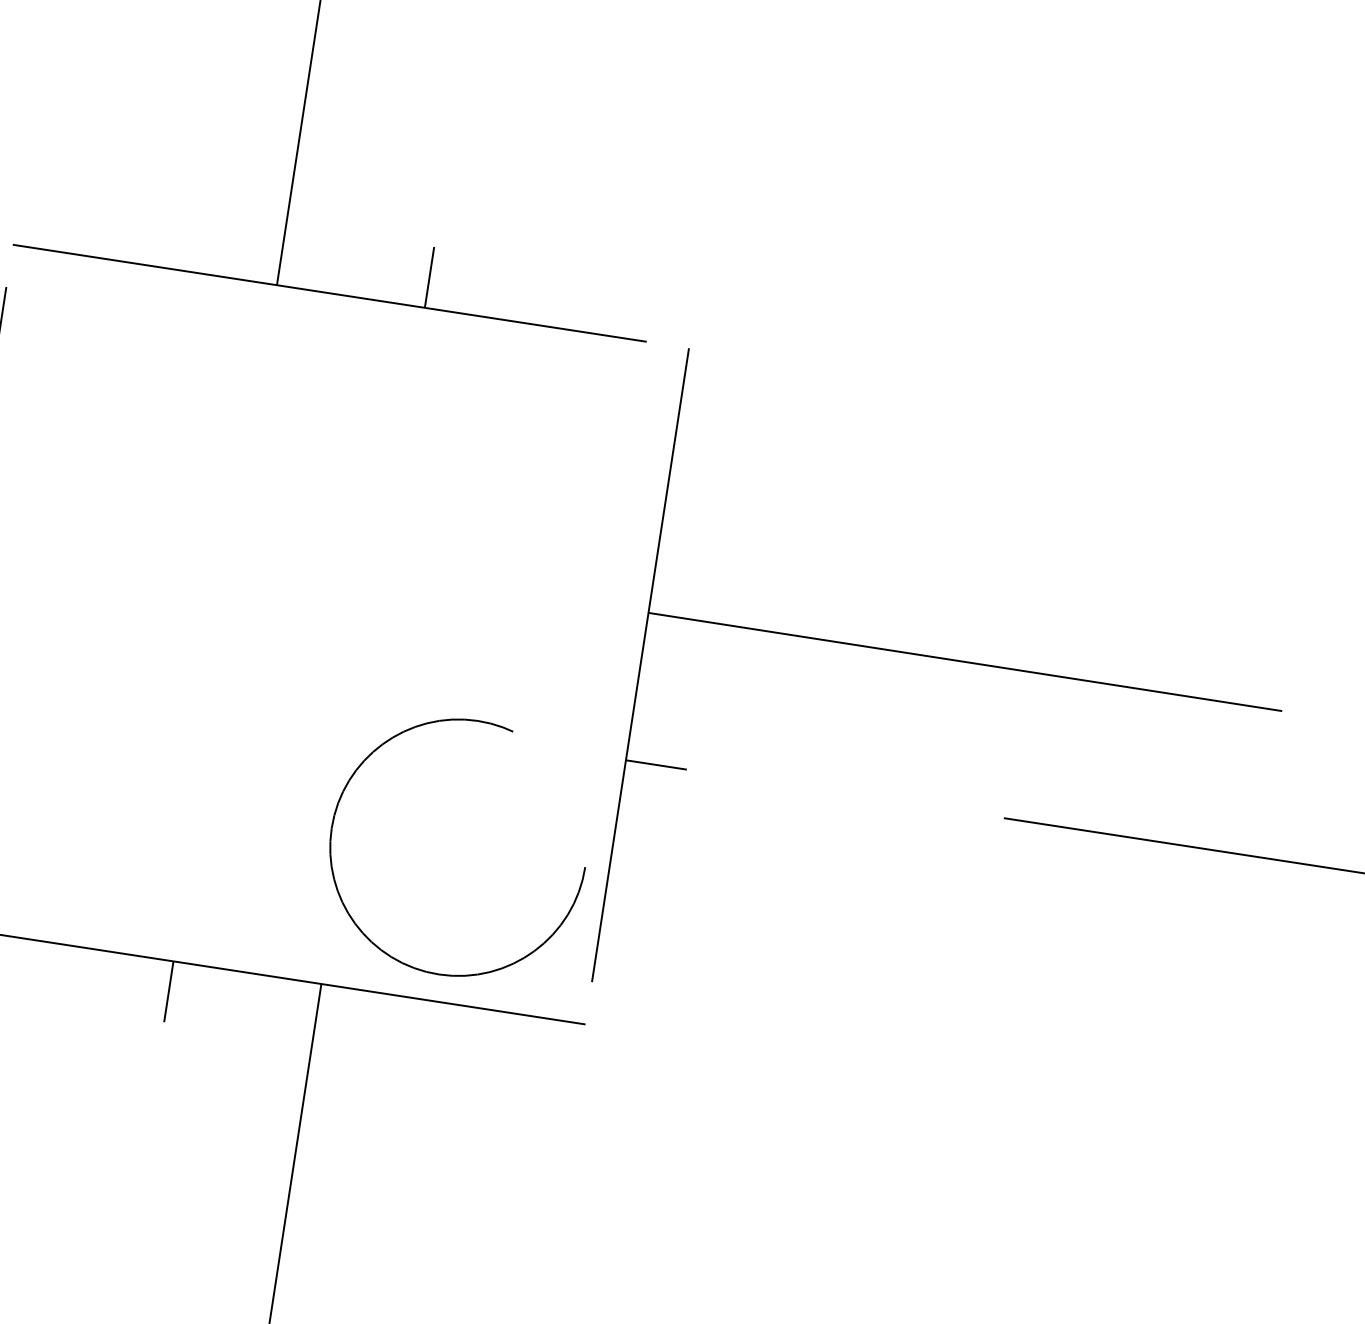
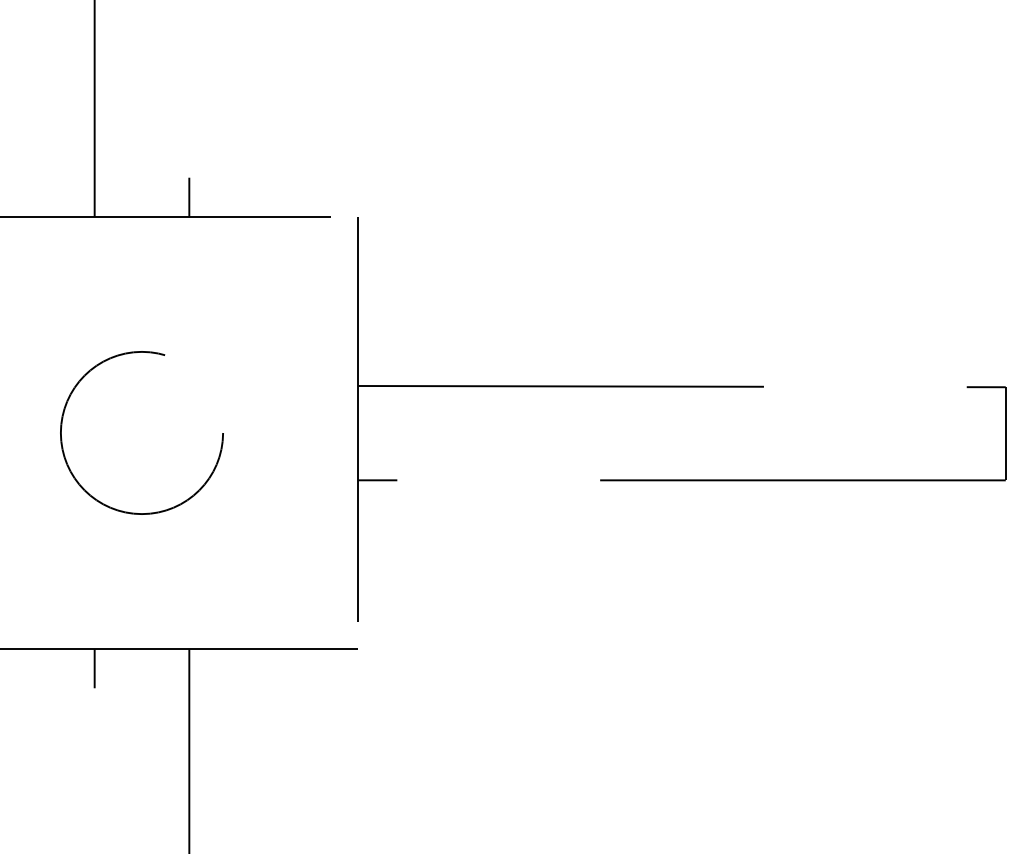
circle: (457, 846) -> (141, 432), moved

